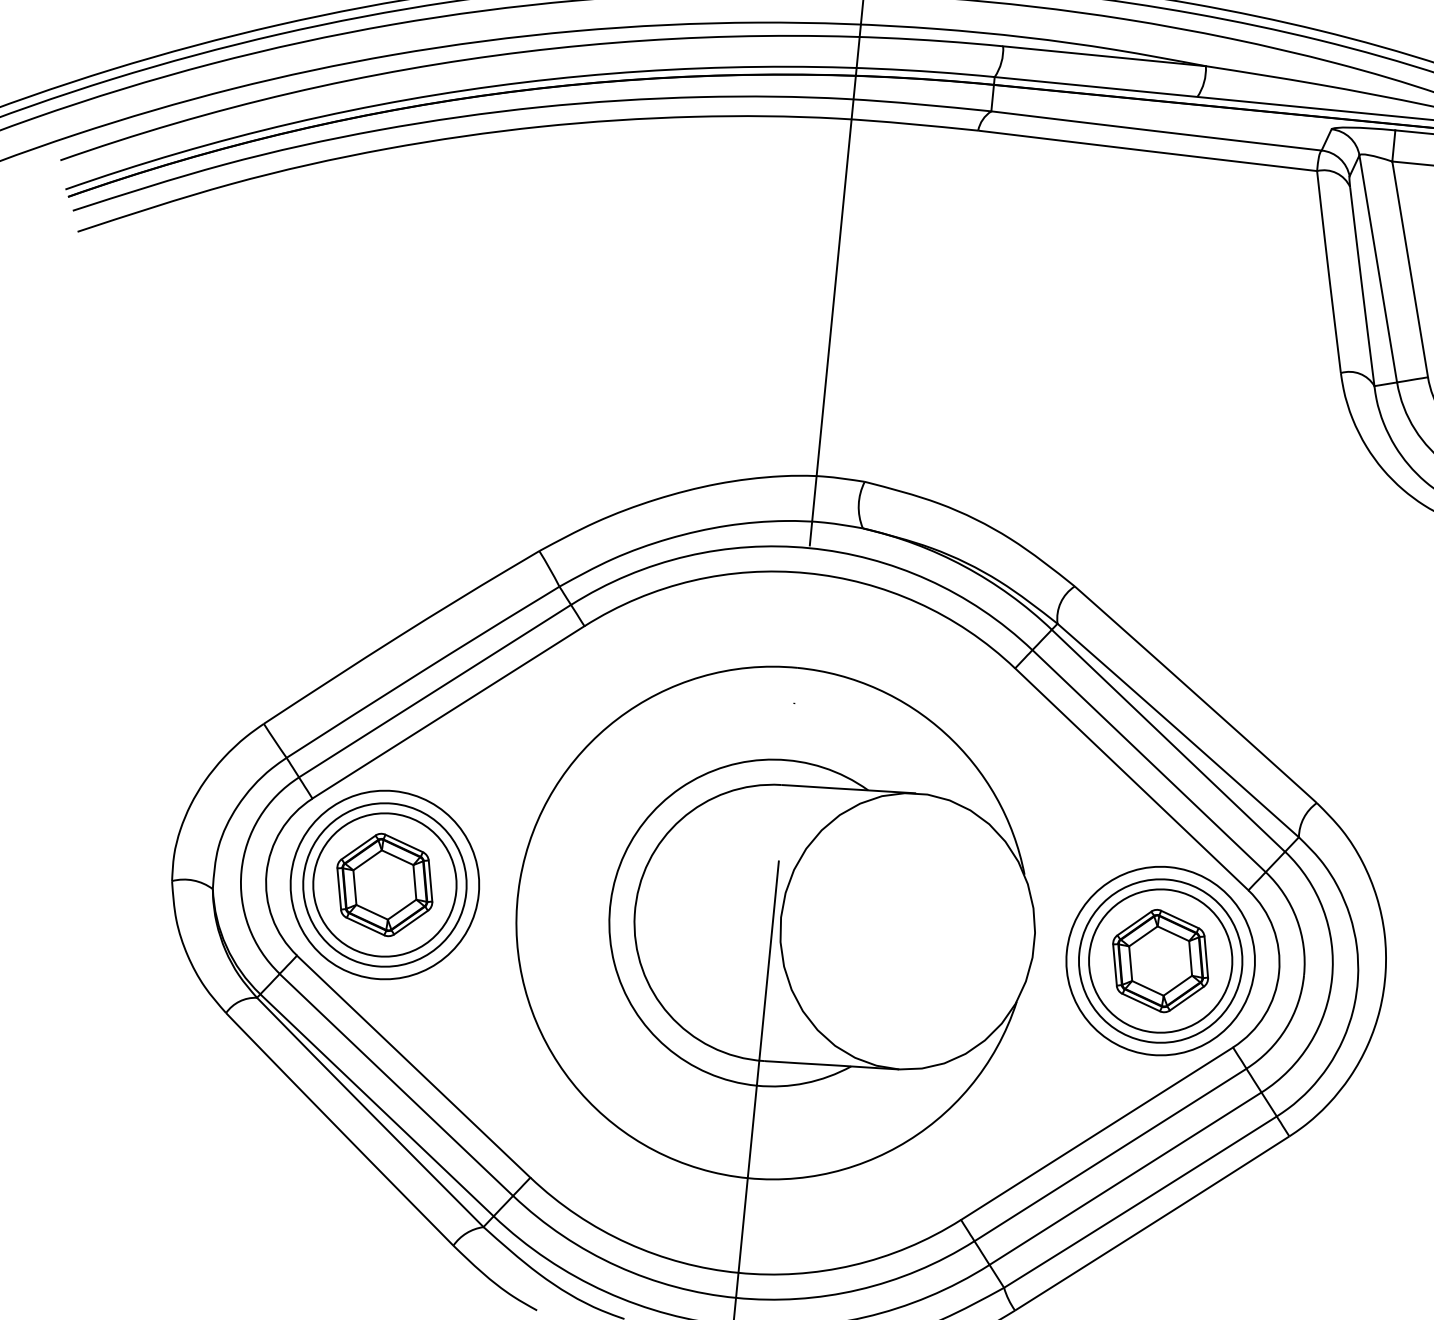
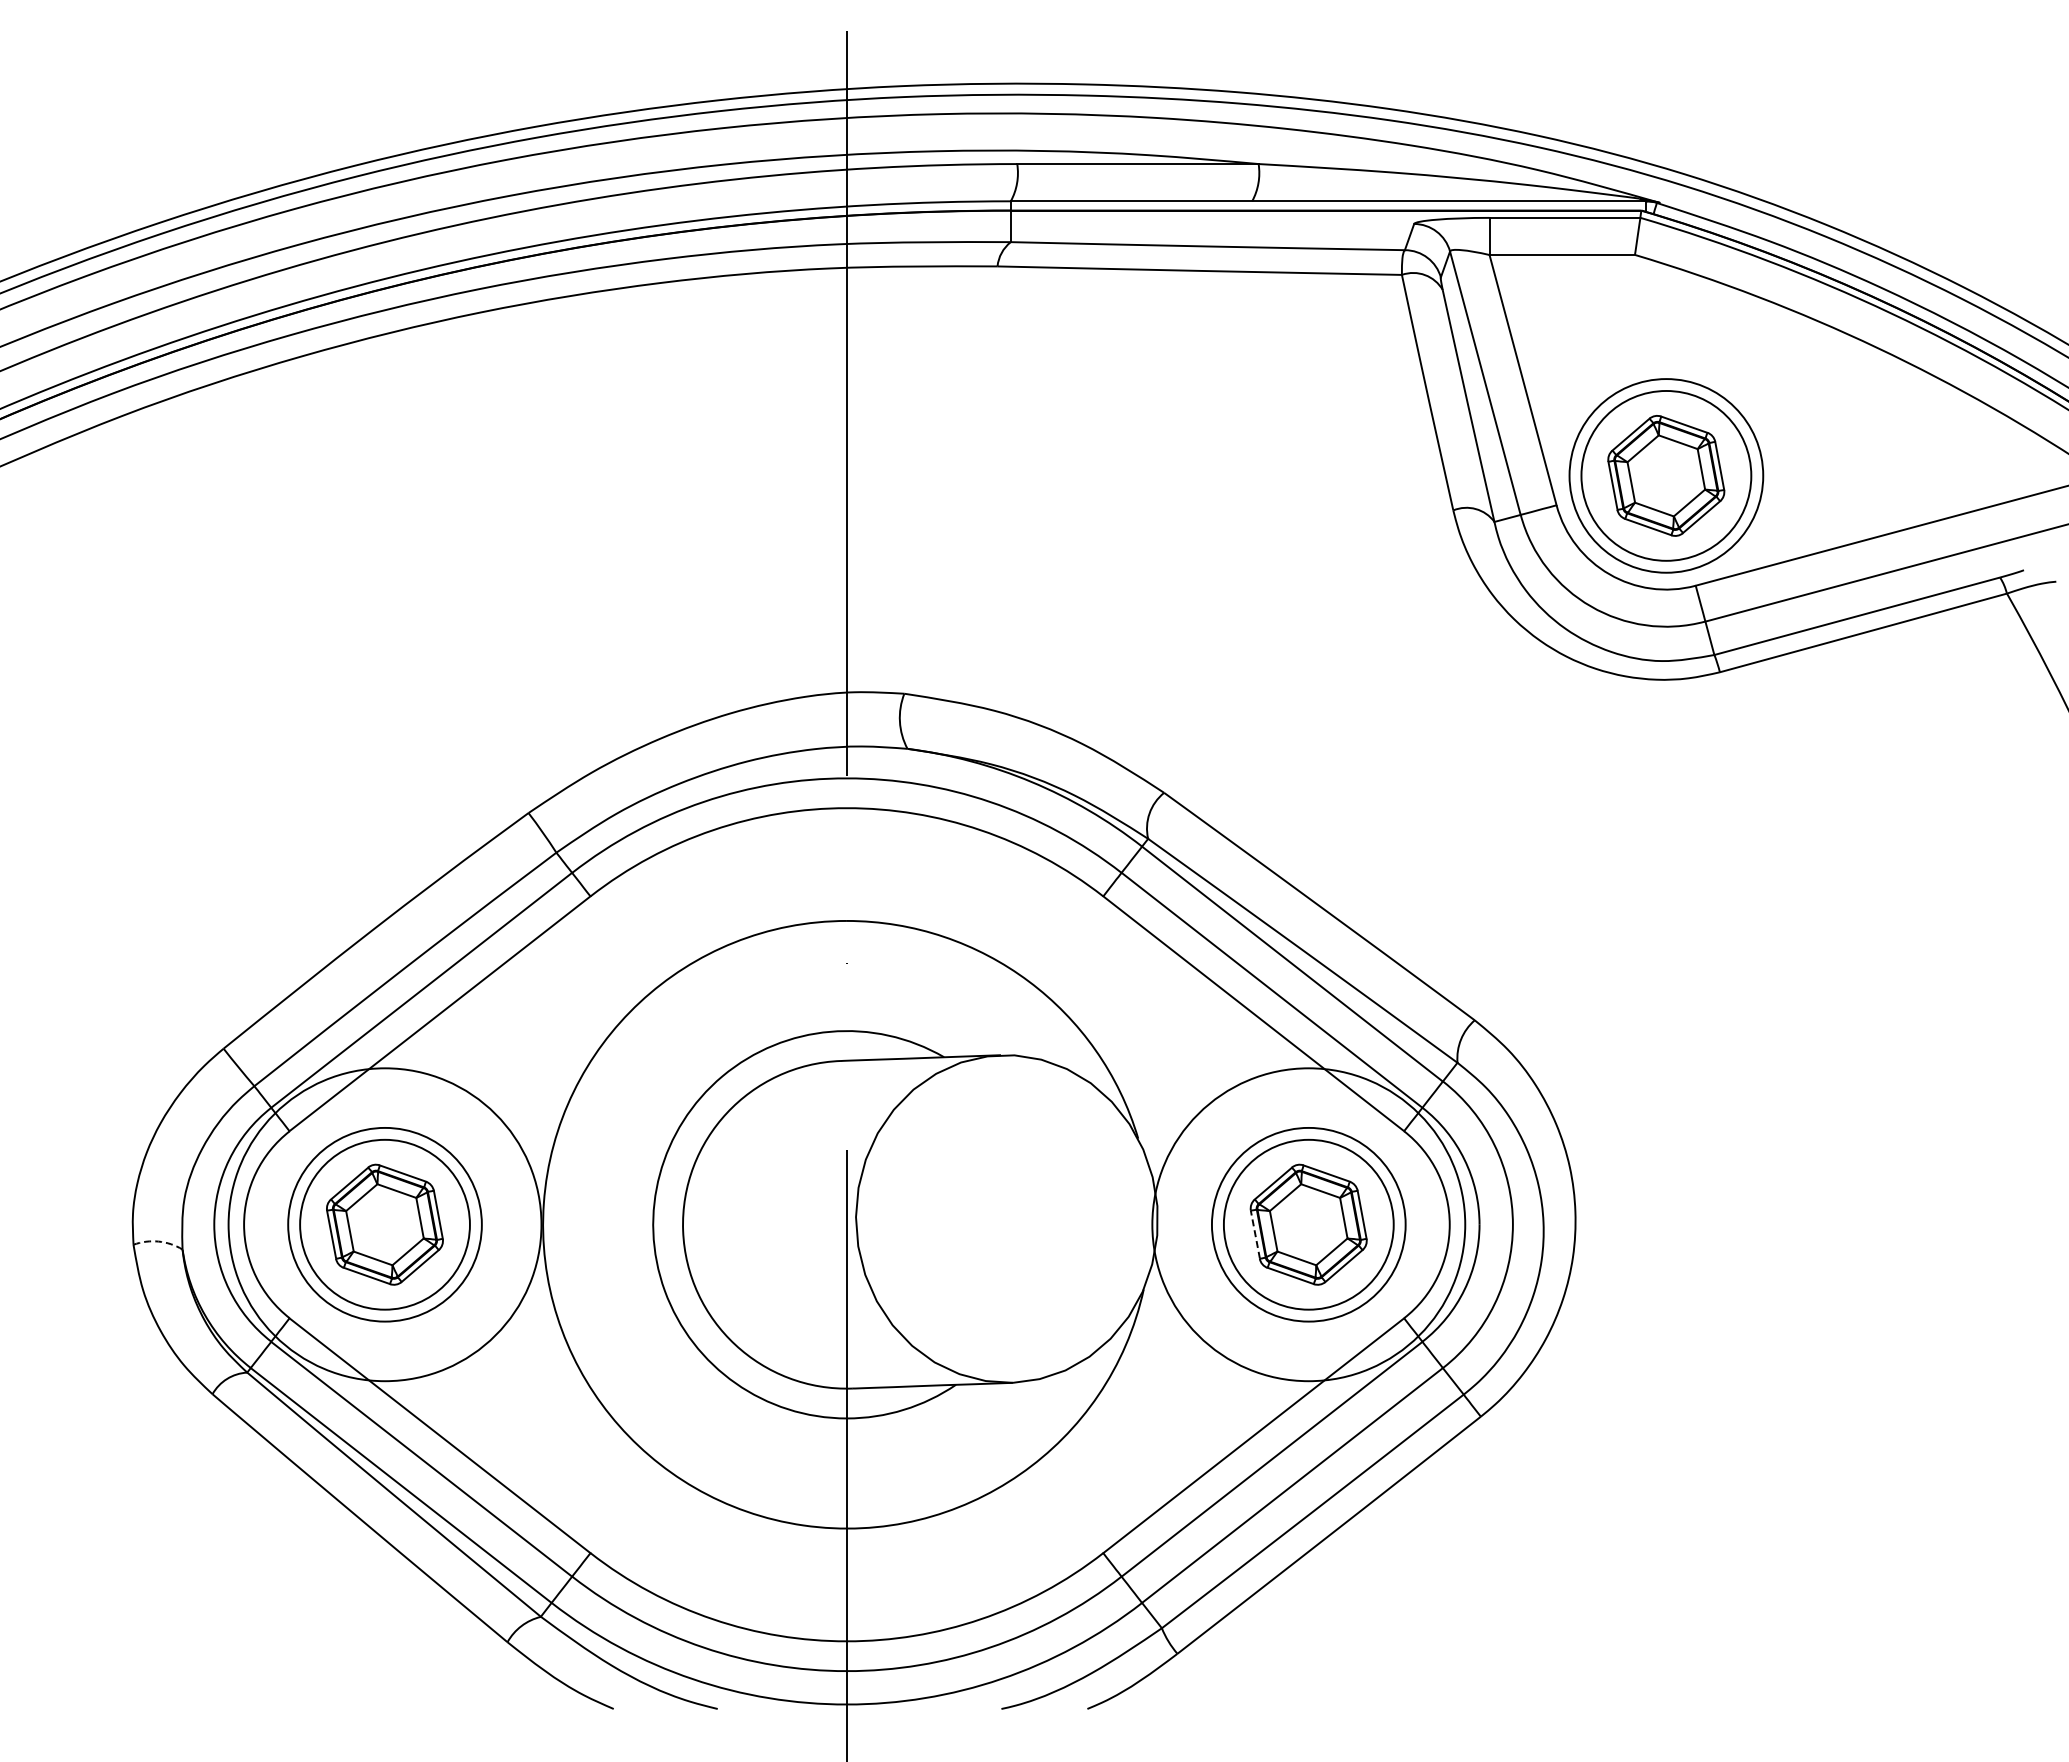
arc: (193, 880) -> (158, 1241), solid -> dashed
circle: (384, 884) -> (384, 1224), size x1.4
circle: (1160, 960) -> (1308, 1224), size x1.4
line: (1115, 964) -> (1255, 1234), solid -> dashed

